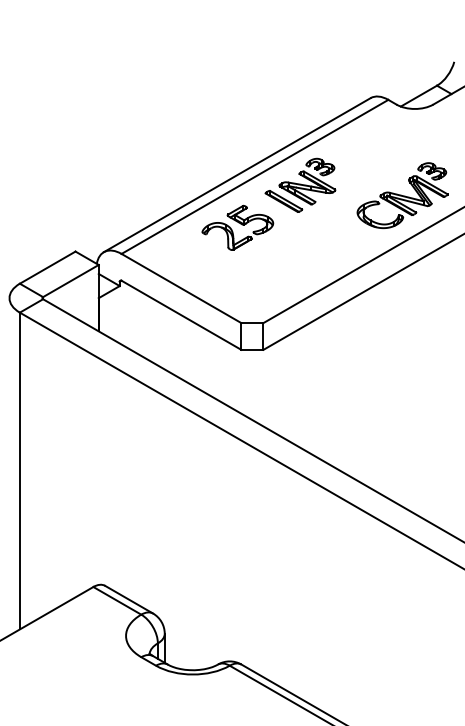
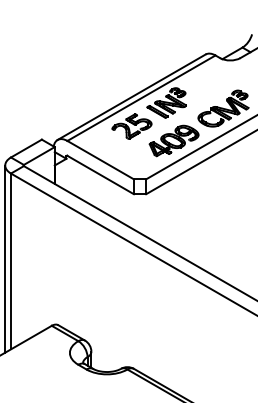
part: (312, 253) -> (173, 140), added
line: (9, 465) -> (5, 258), added

